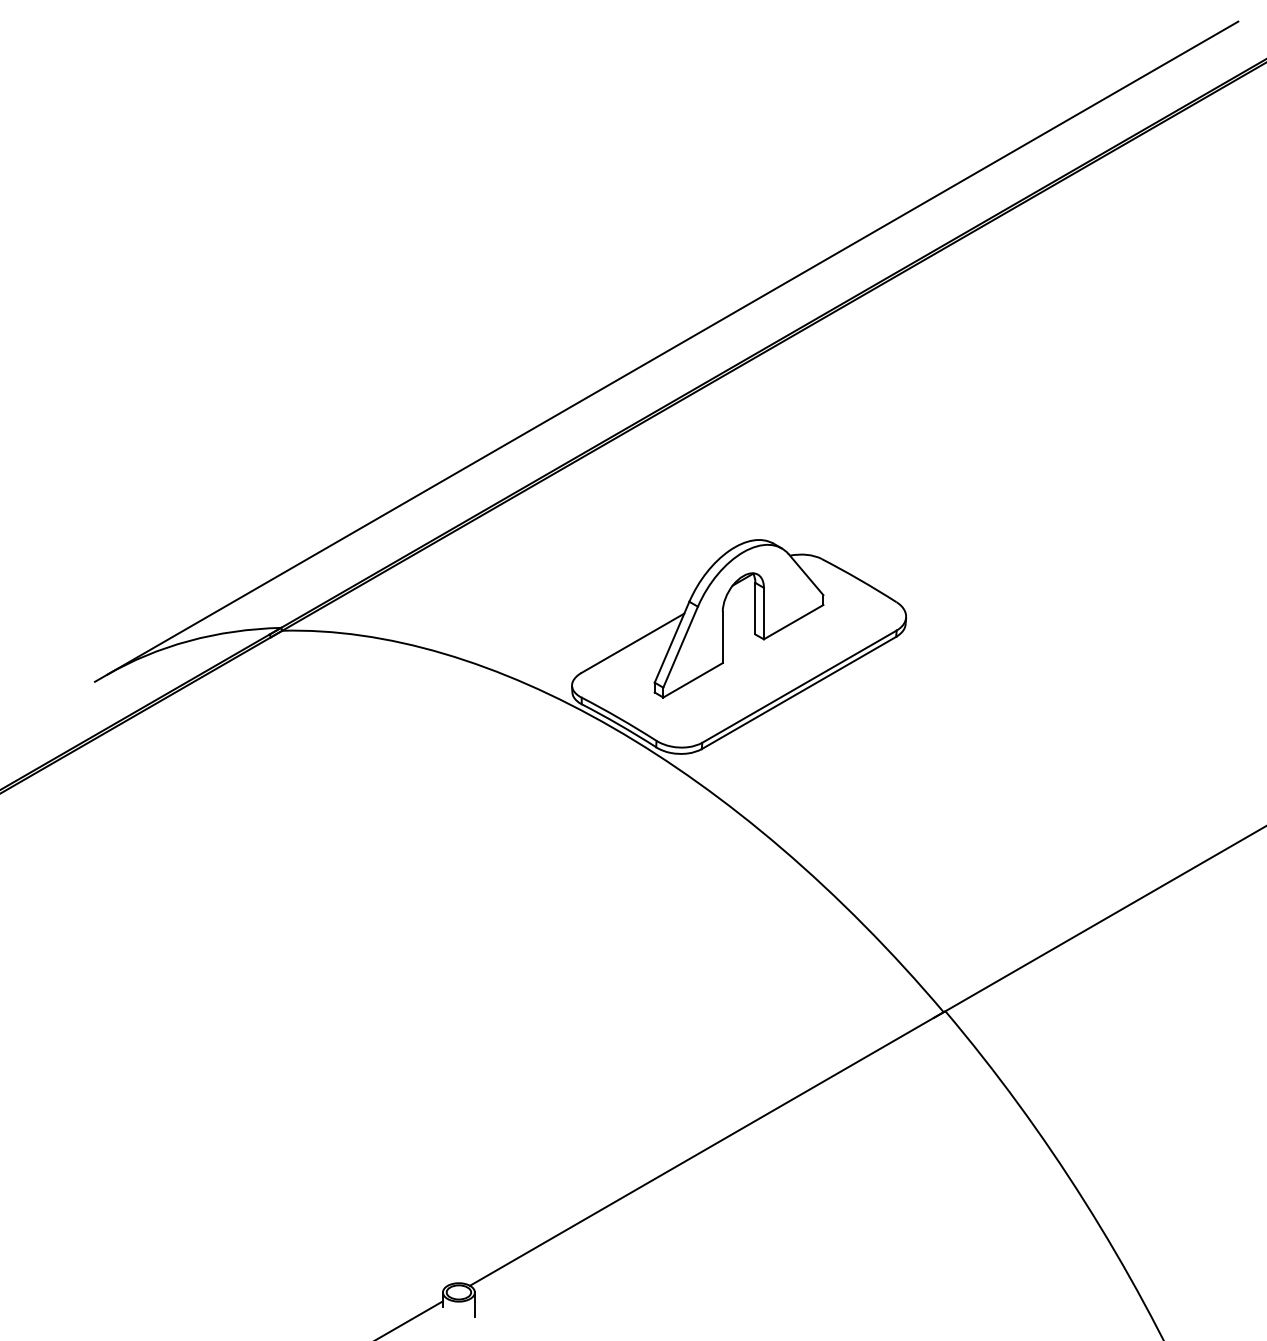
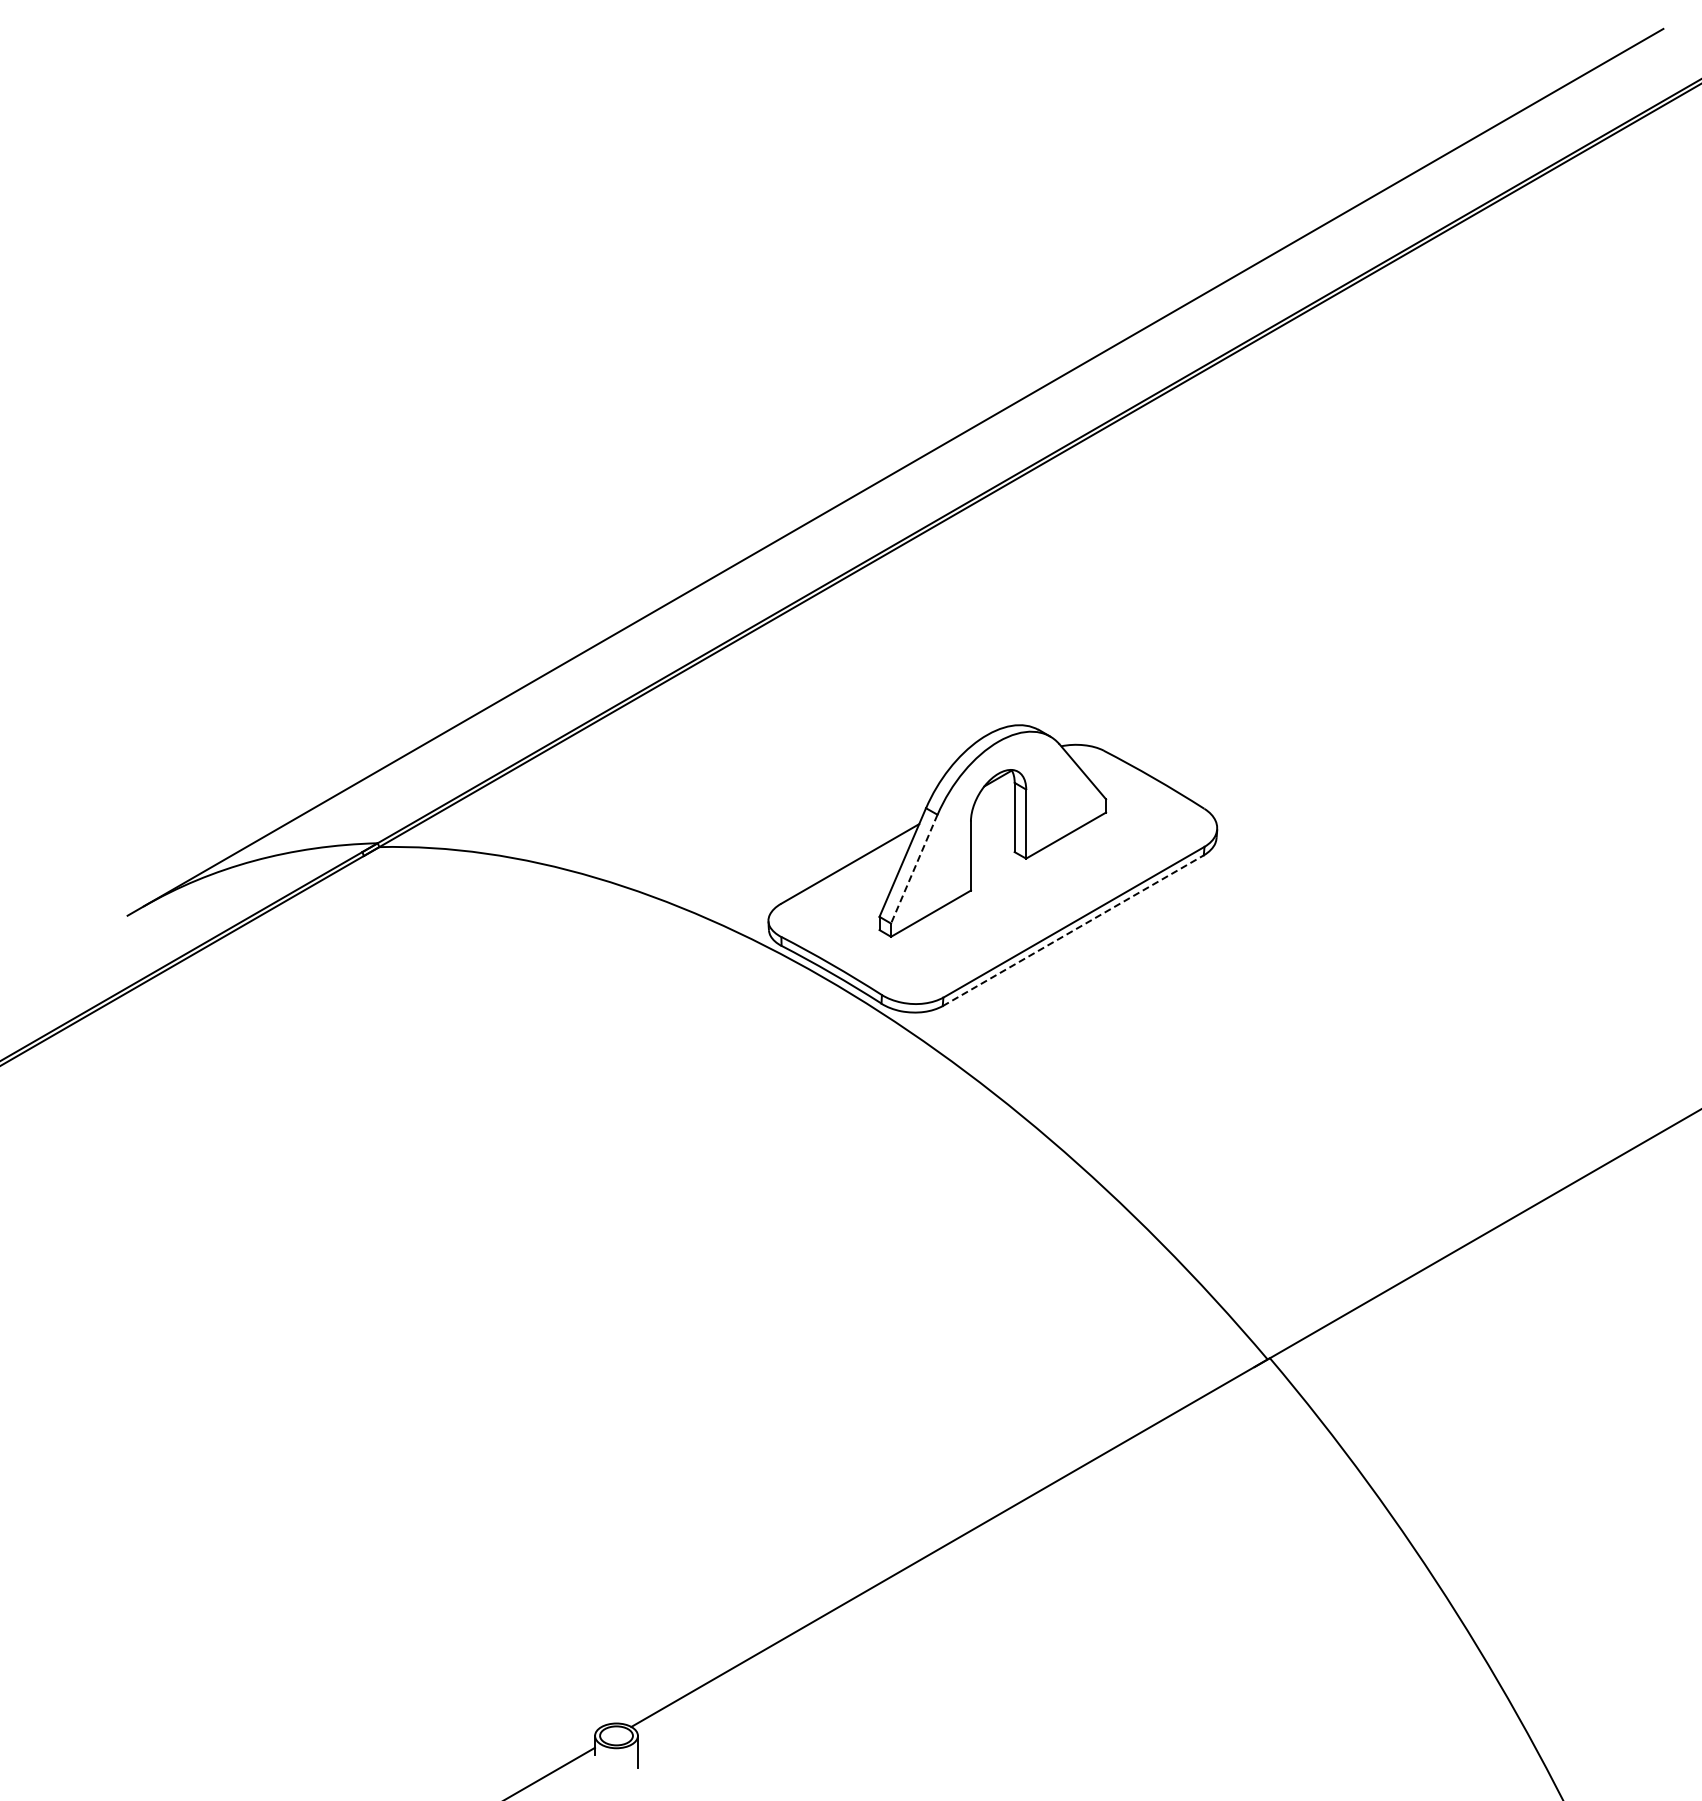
line: (680, 647) -> (914, 869), solid -> dashed
line: (799, 692) -> (1073, 930), solid -> dashed

